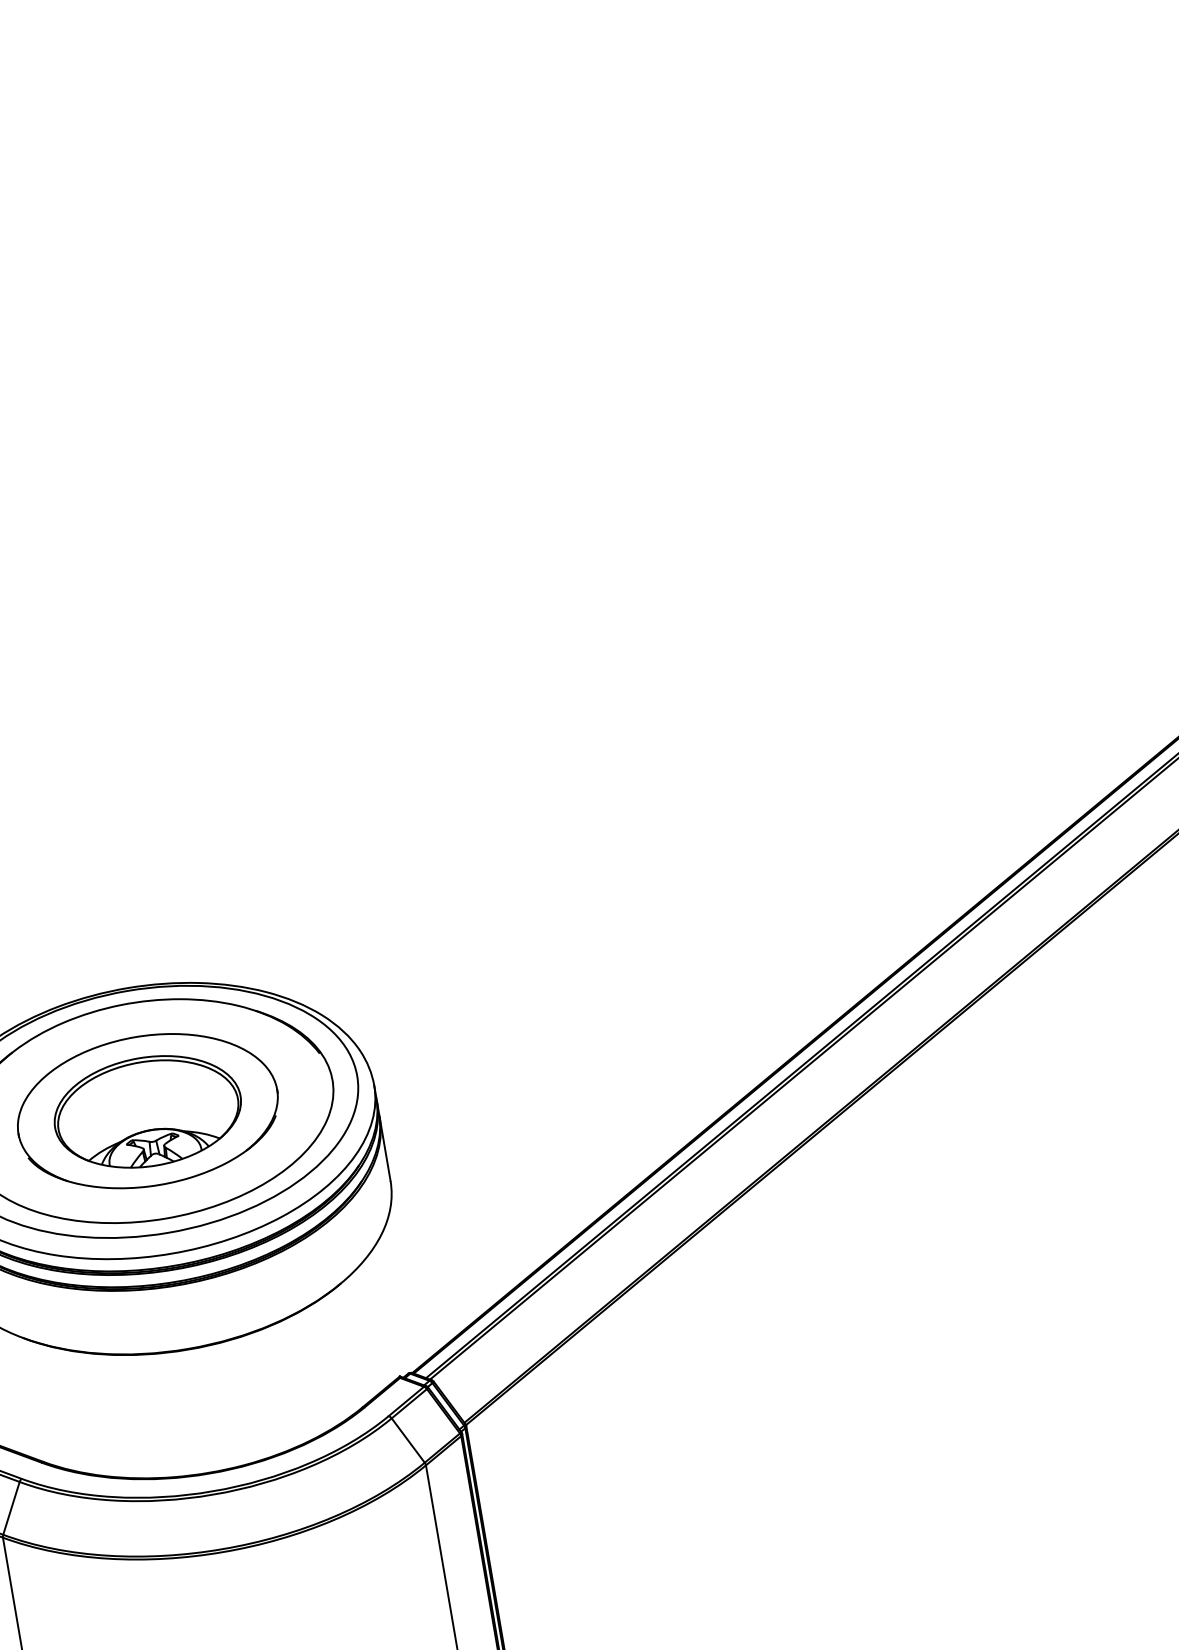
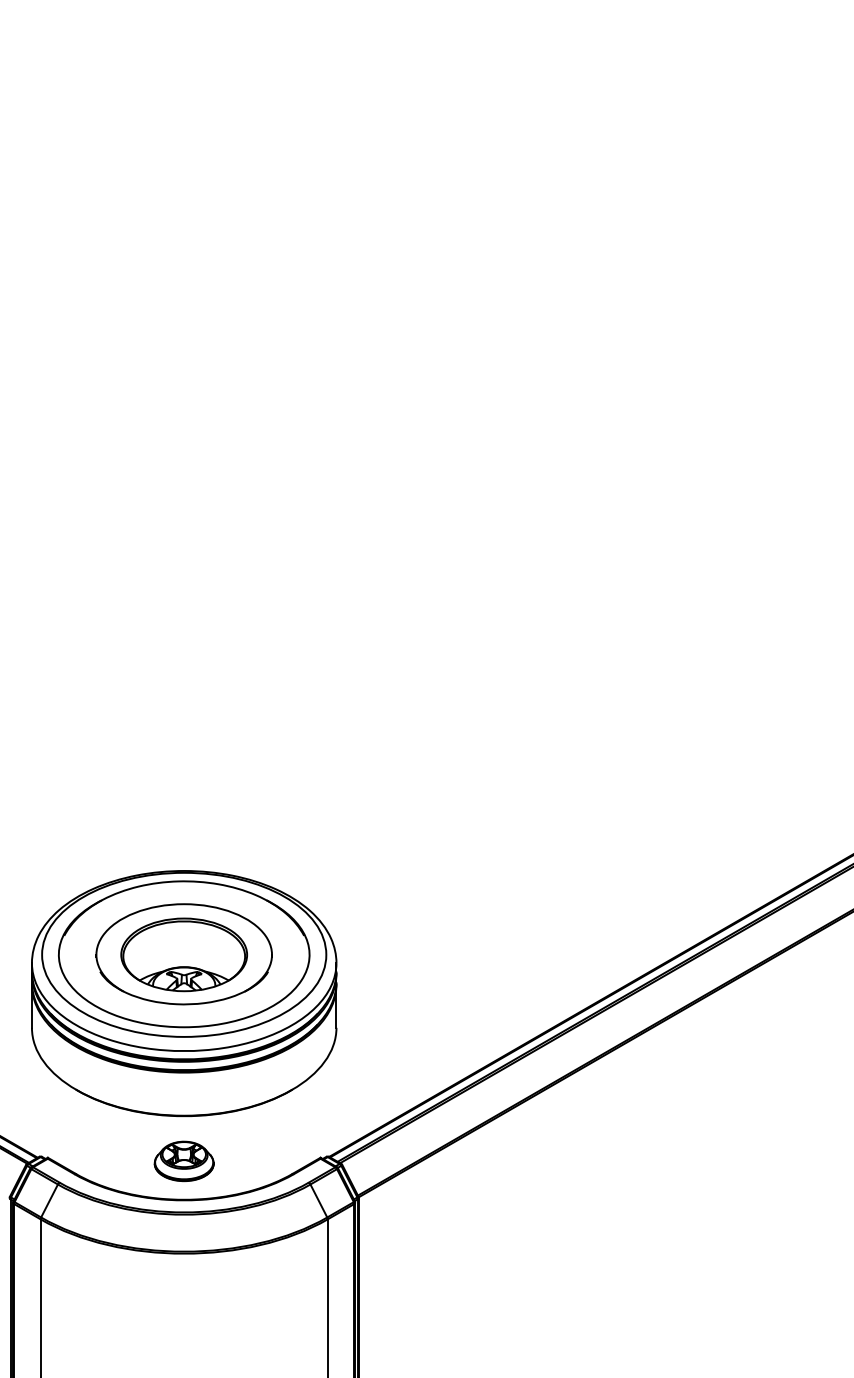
part: (198, 1416) -> (183, 1161), added

